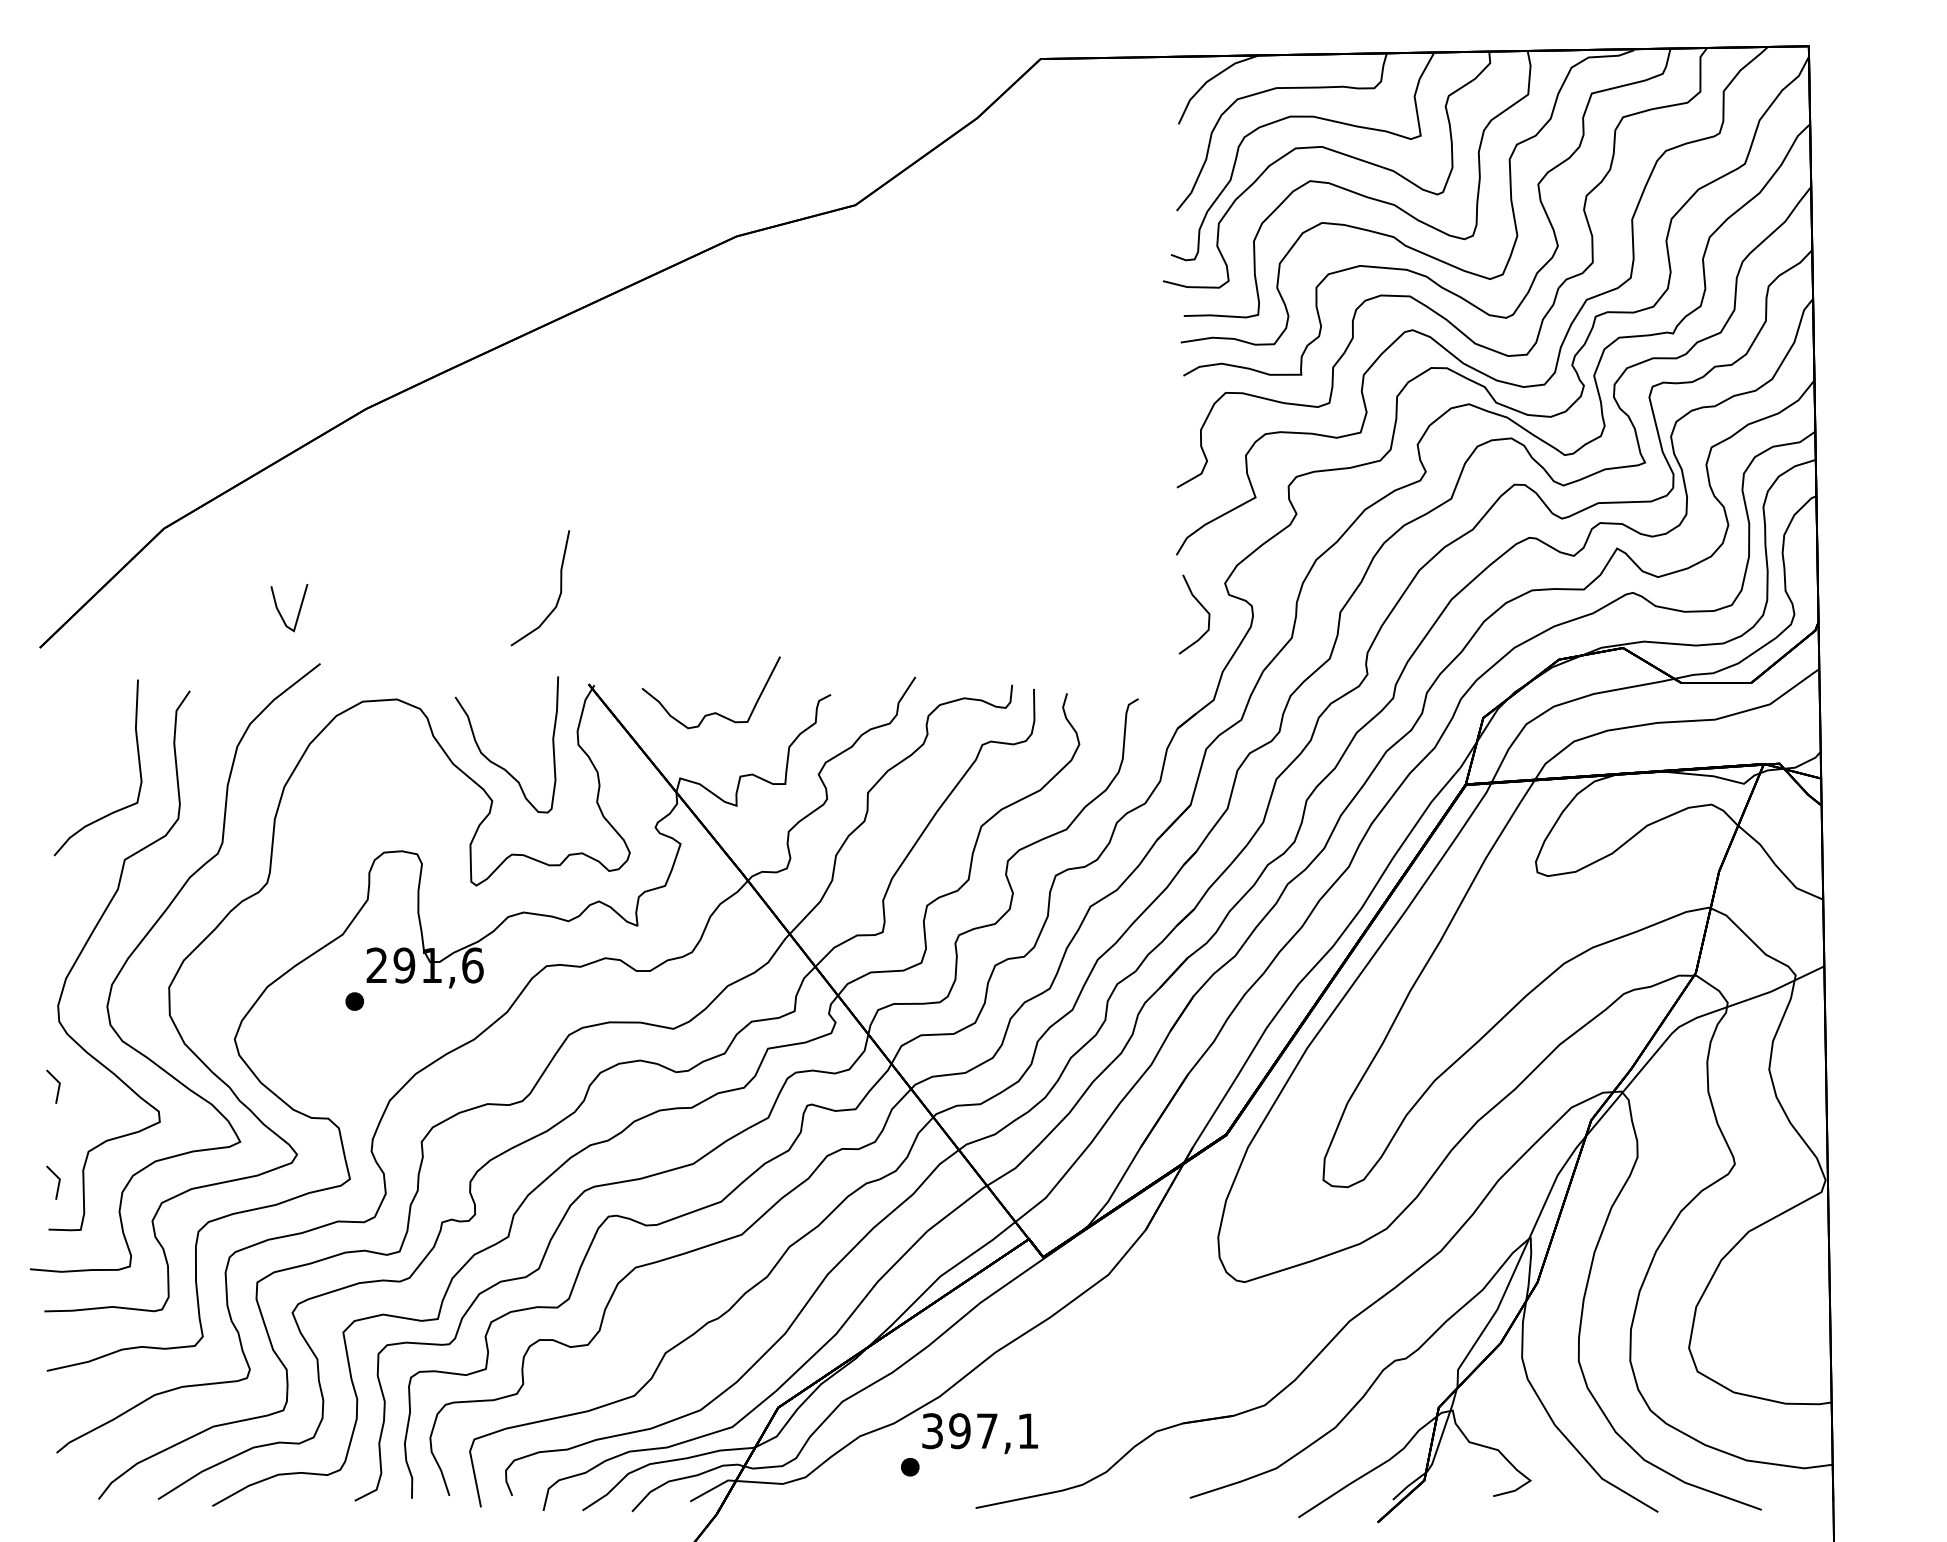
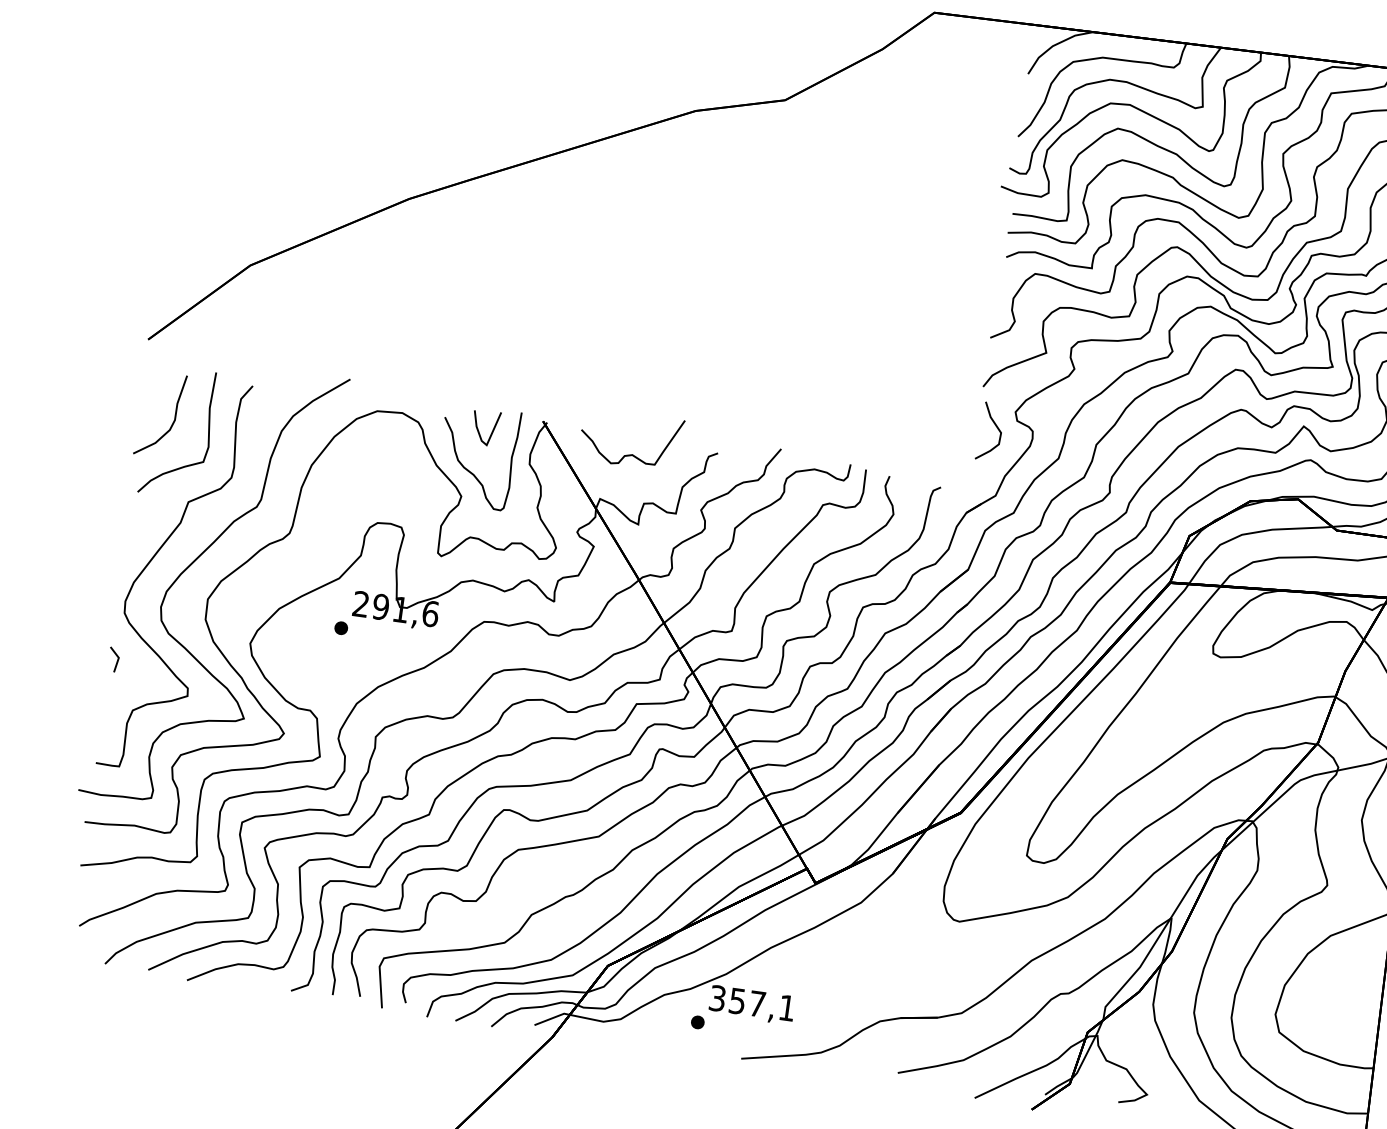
curve: (559, 593) -> (173, 420), moved
line: (298, 611) -> (492, 431), moved
line: (58, 1182) -> (107, 729), removed
text: (959, 1430) -> (737, 1000), 397,1 -> 357,1

